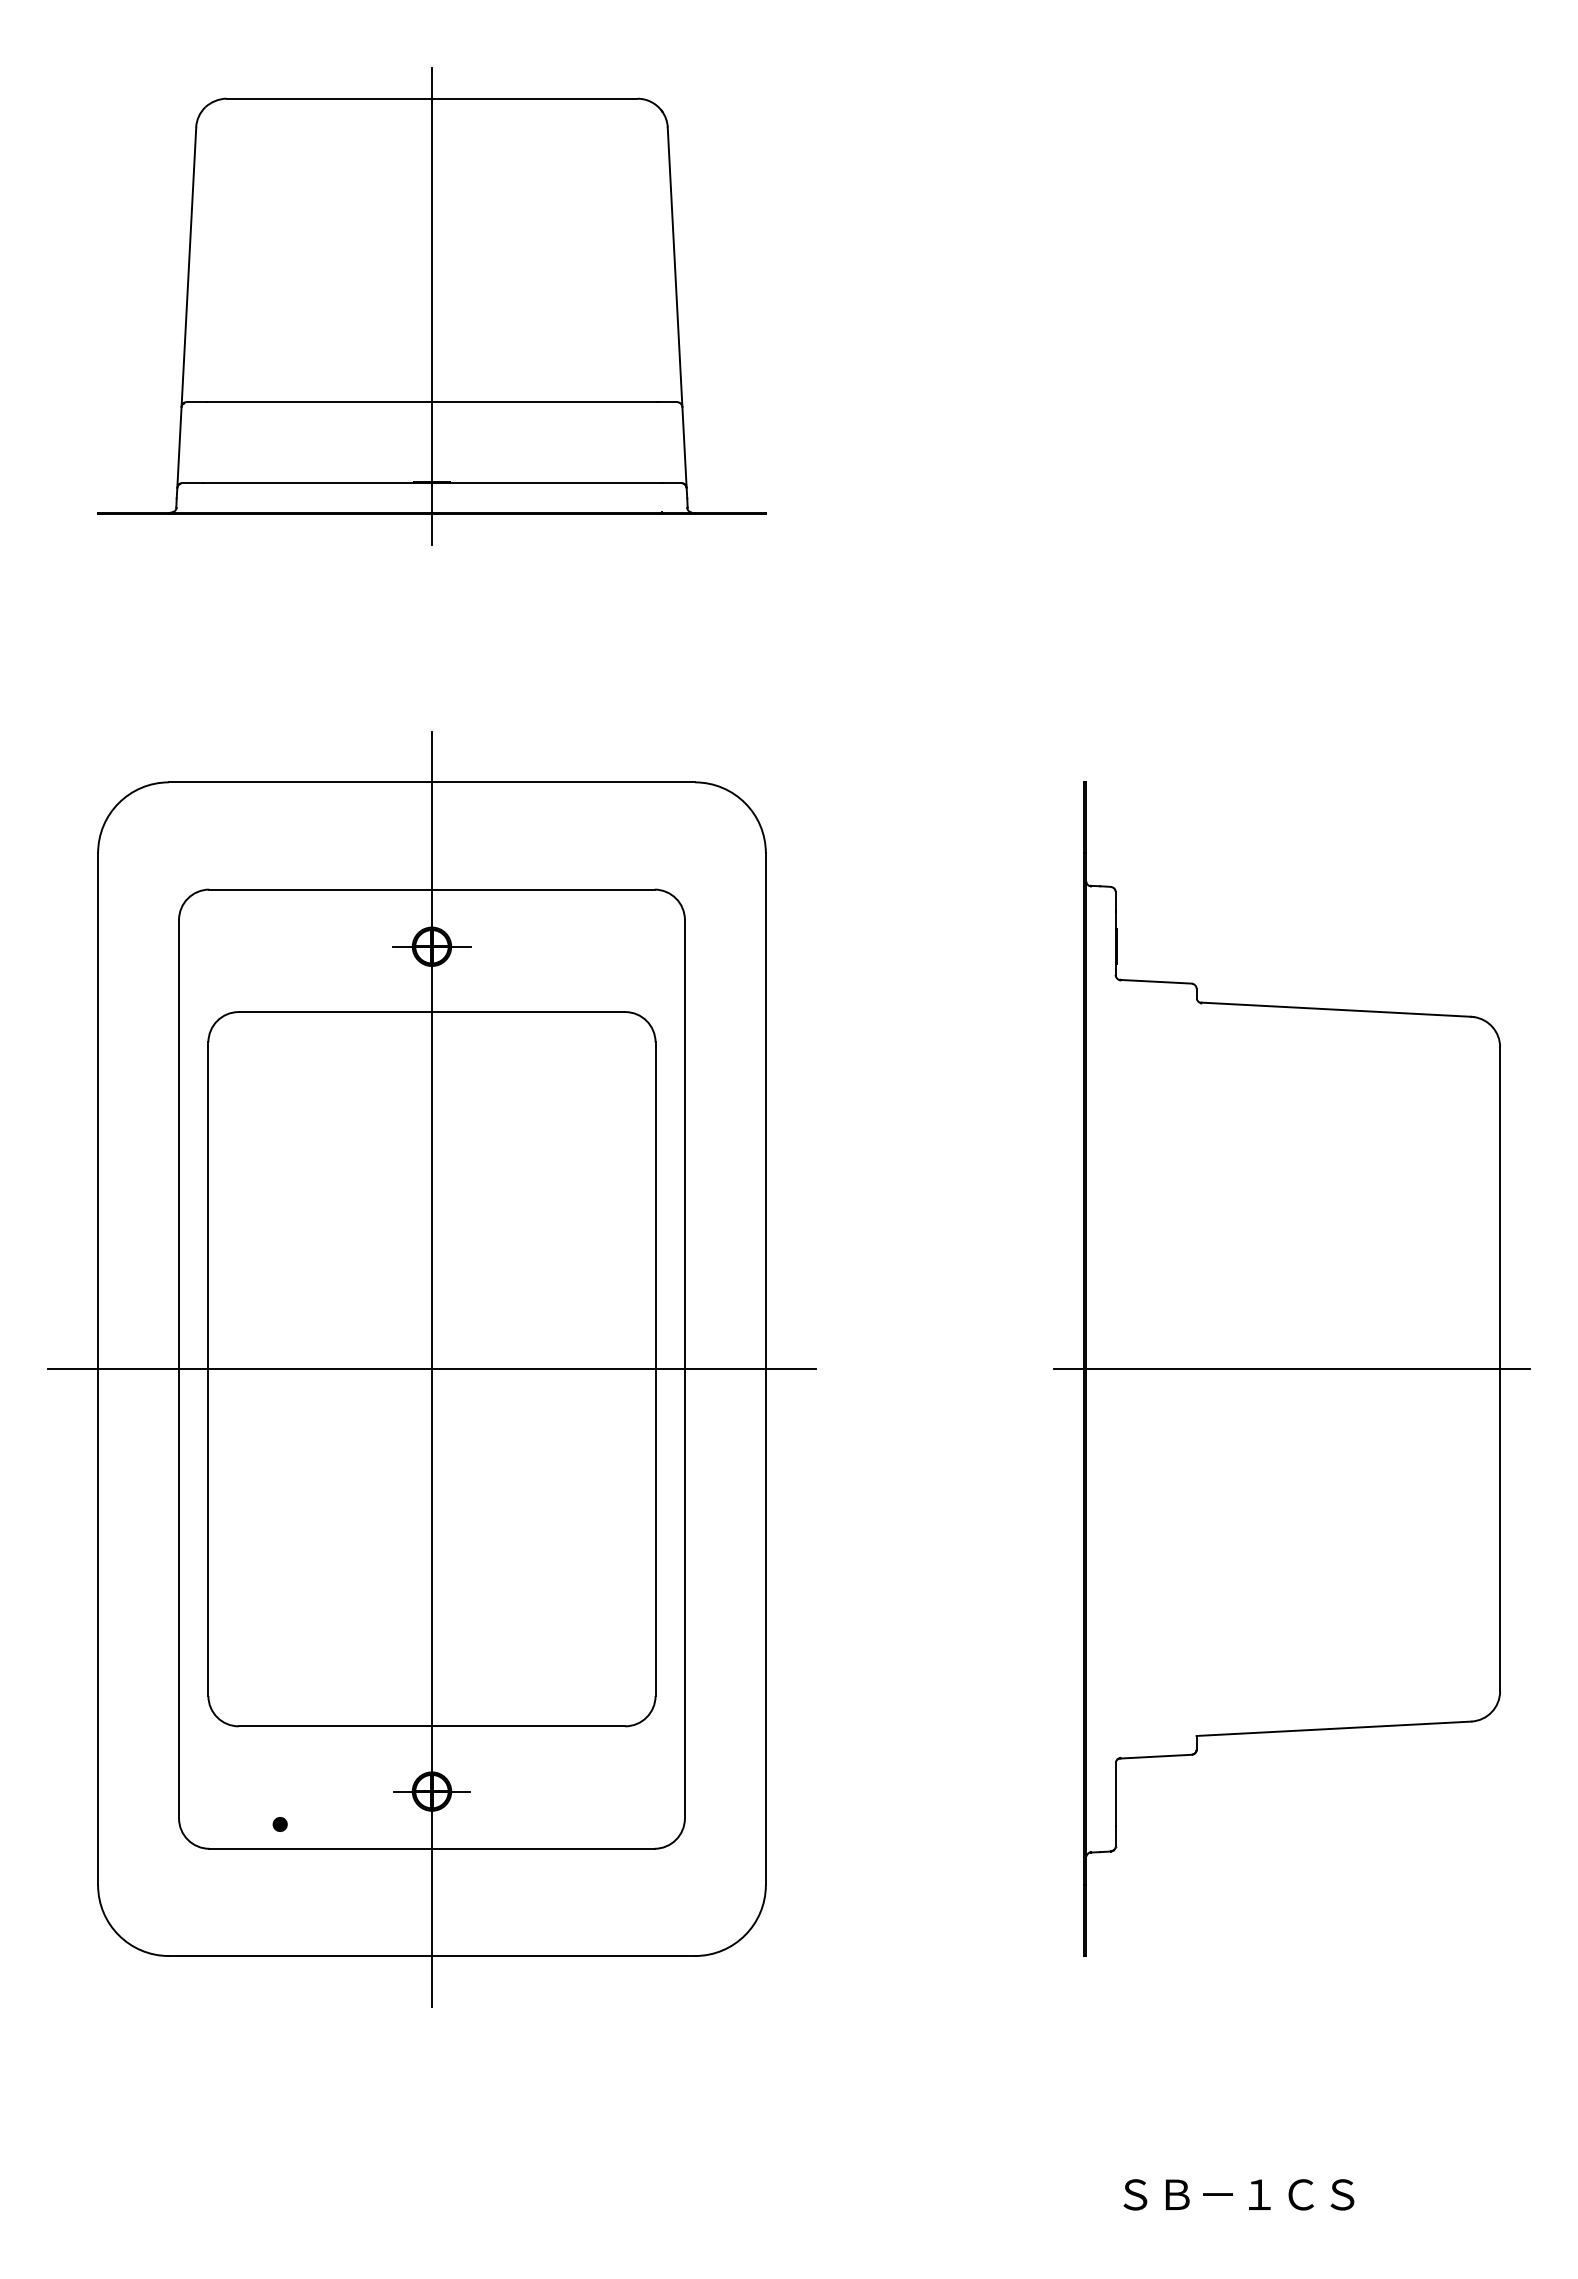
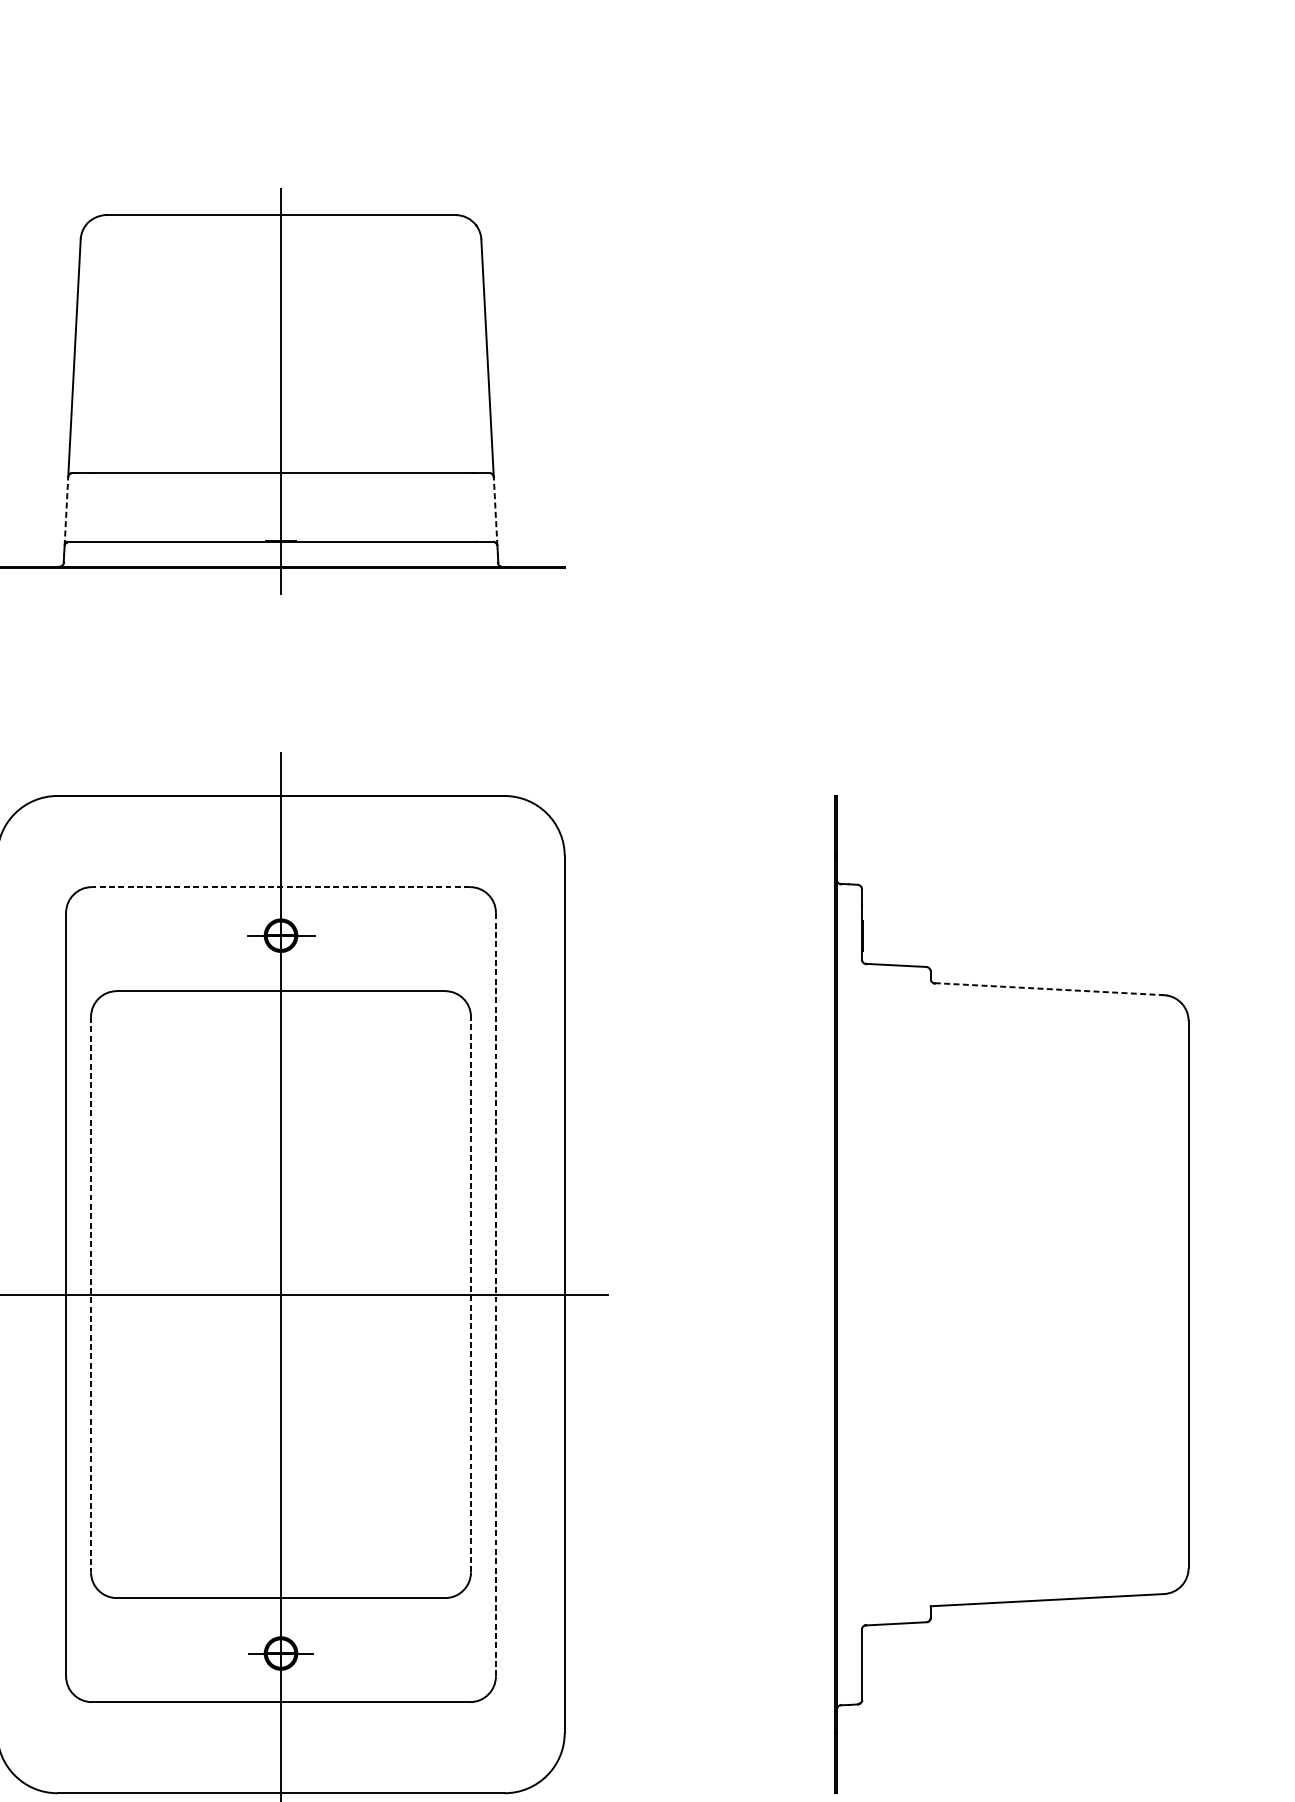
line: (179, 447) -> (66, 511), solid -> dashed
line: (684, 447) -> (495, 511), solid -> dashed
line: (431, 889) -> (280, 887), solid -> dashed
line: (1336, 1009) -> (1049, 988), solid -> dashed
line: (684, 1368) -> (495, 1294), solid -> dashed
line: (208, 1369) -> (91, 1294), solid -> dashed
line: (655, 1369) -> (470, 1294), solid -> dashed
line: (1292, 1369) -> (1012, 1294), removed
fill: (279, 1824) -> (151, 1681), removed

